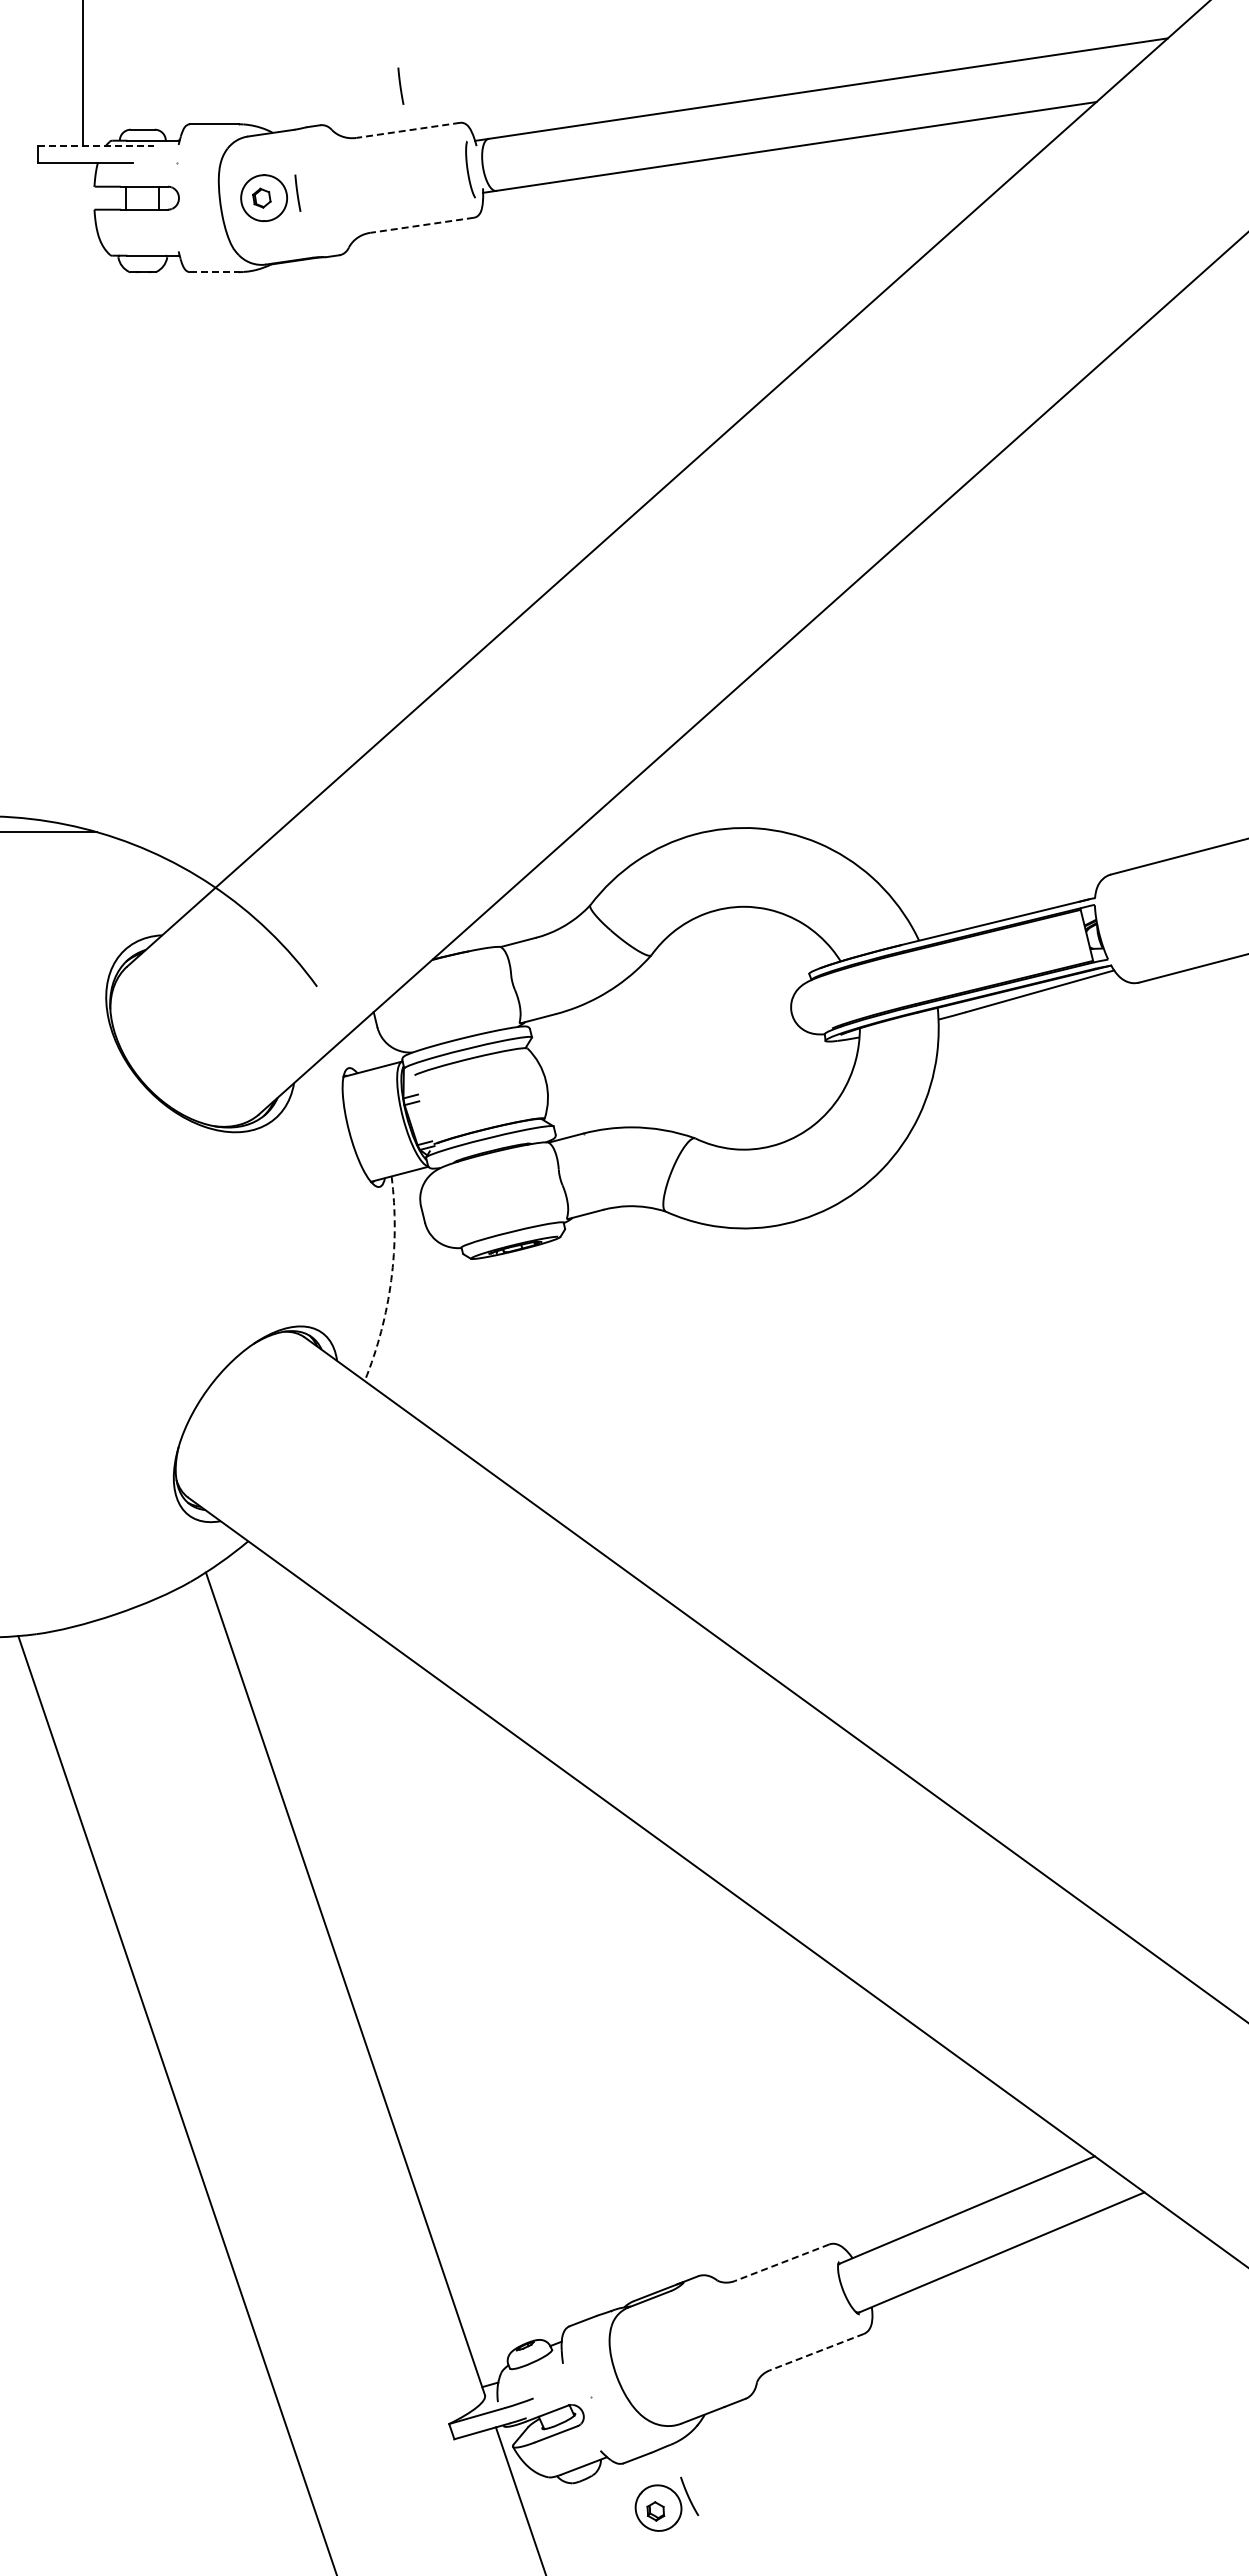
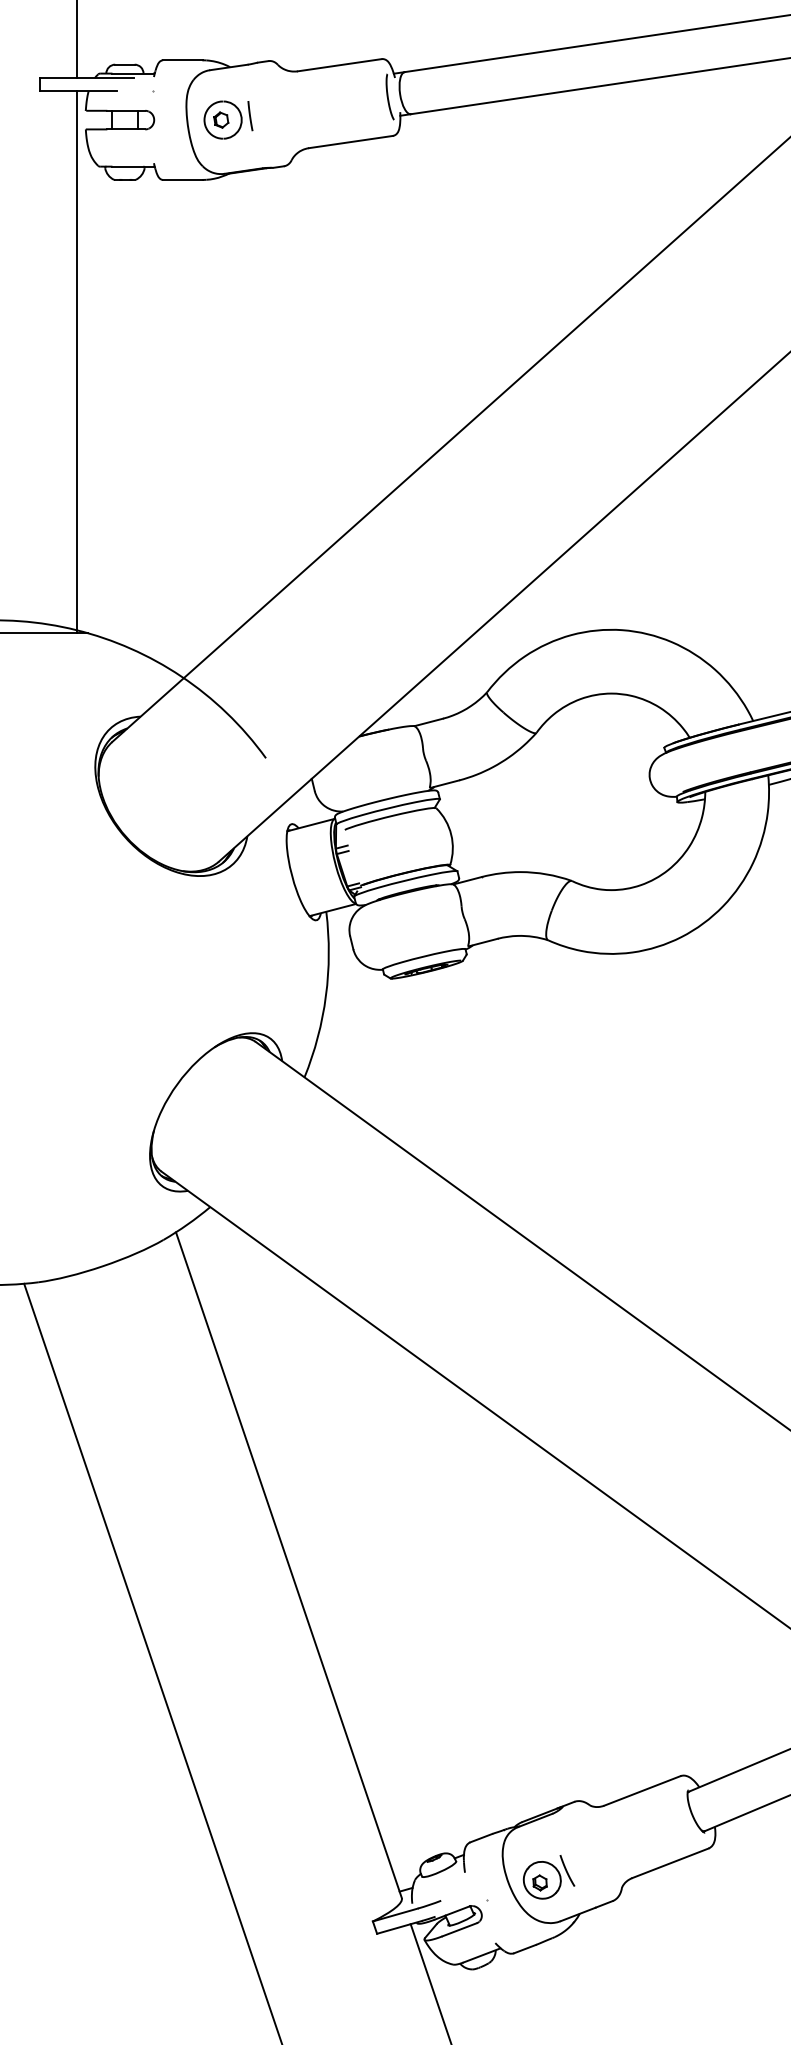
line: (400, 85) -> (333, 28), removed
line: (407, 130) -> (339, 65), dashed -> solid
line: (95, 146) -> (86, 78), dashed -> solid
line: (421, 225) -> (350, 142), dashed -> solid
line: (214, 272) -> (182, 180), dashed -> solid
line: (83, 497) -> (76, 362), added
arc: (391, 1280) -> (326, 996), dashed -> solid
line: (781, 2262) -> (641, 1790), dashed -> solid
line: (816, 2352) -> (670, 1863), dashed -> solid
part: (666, 2503) -> (548, 1876), moved

